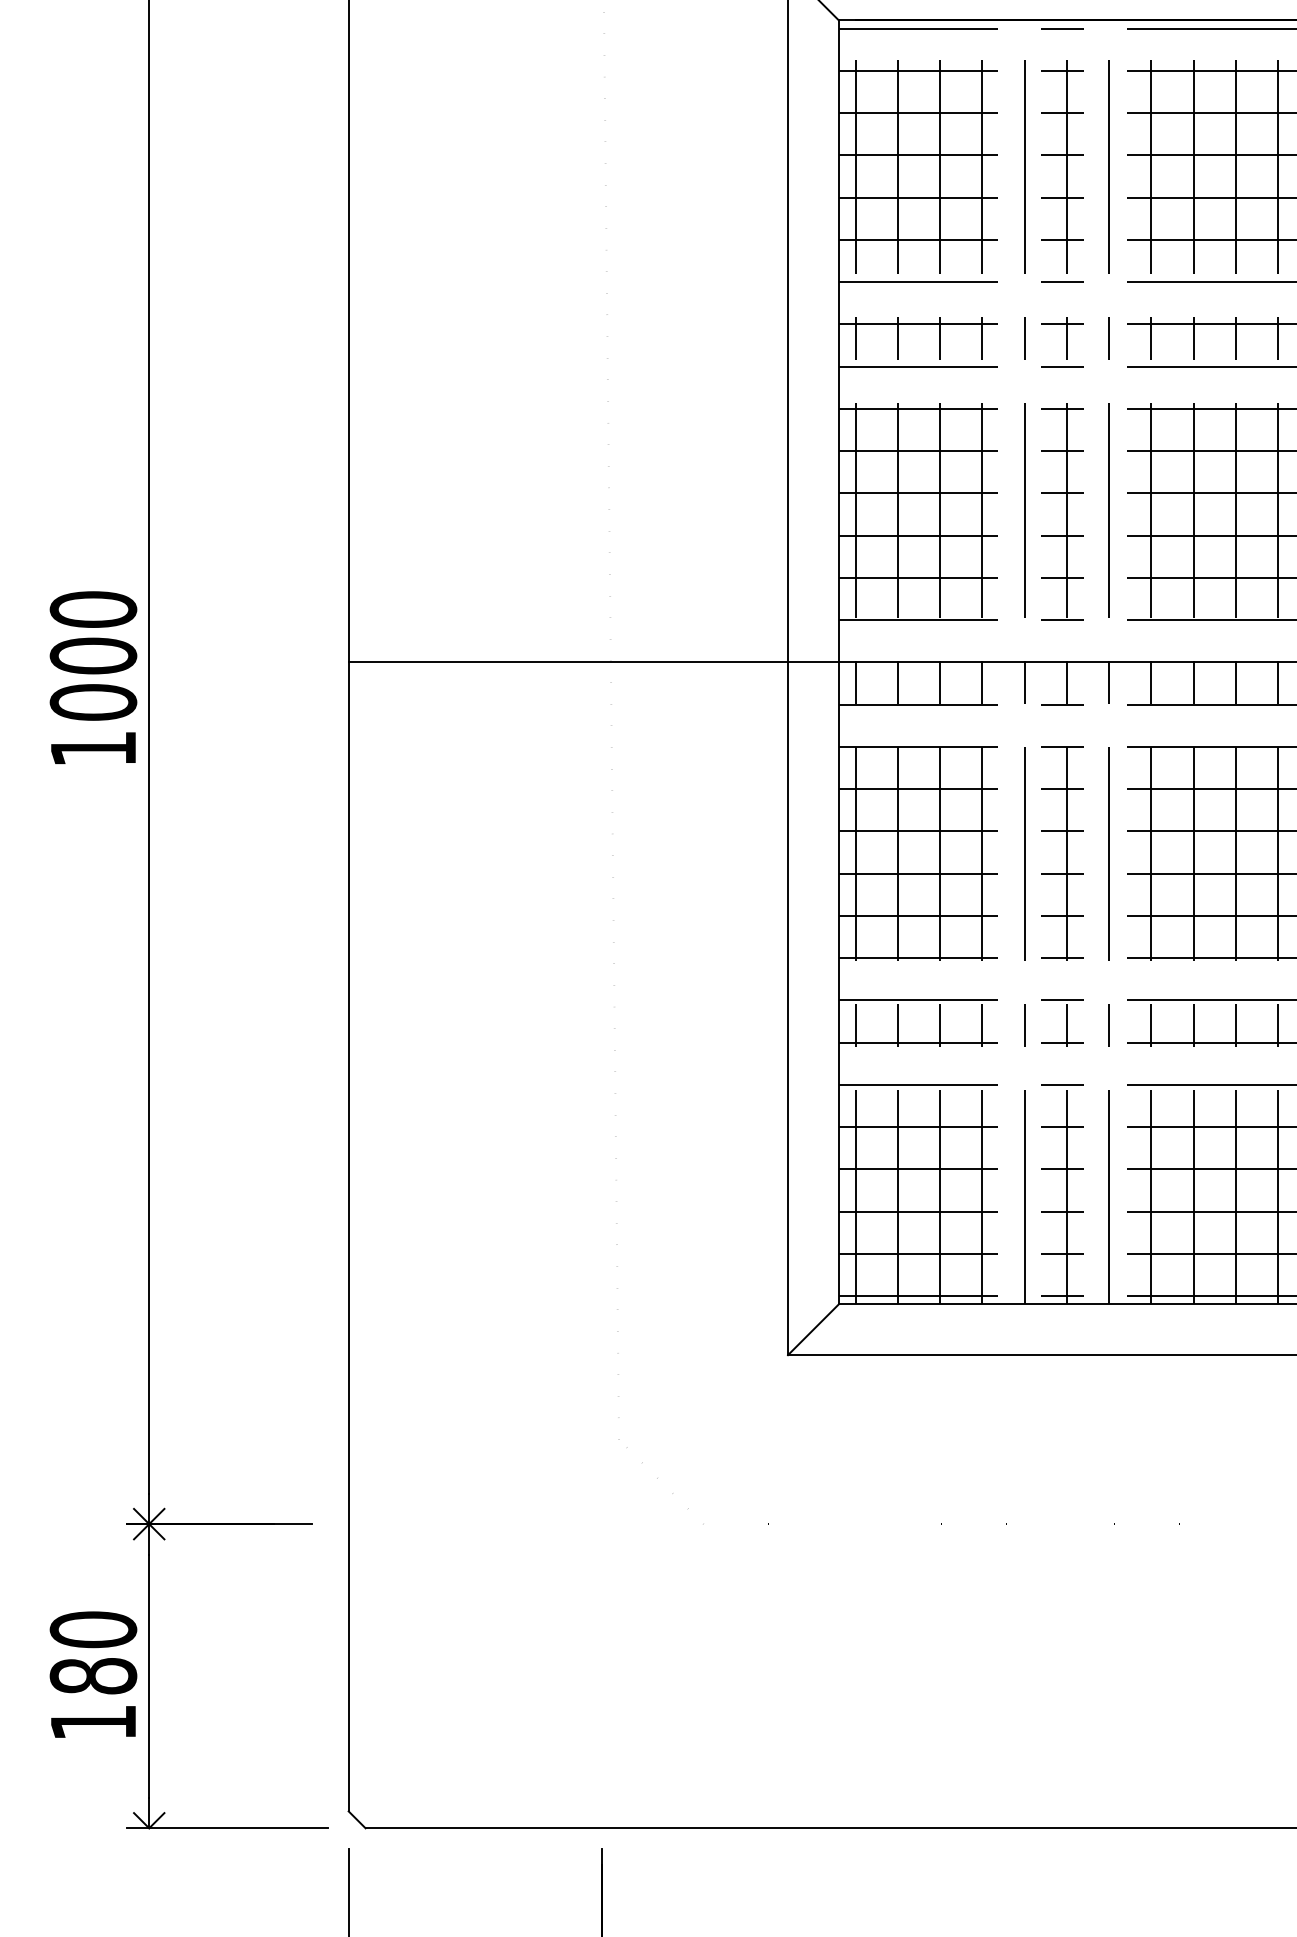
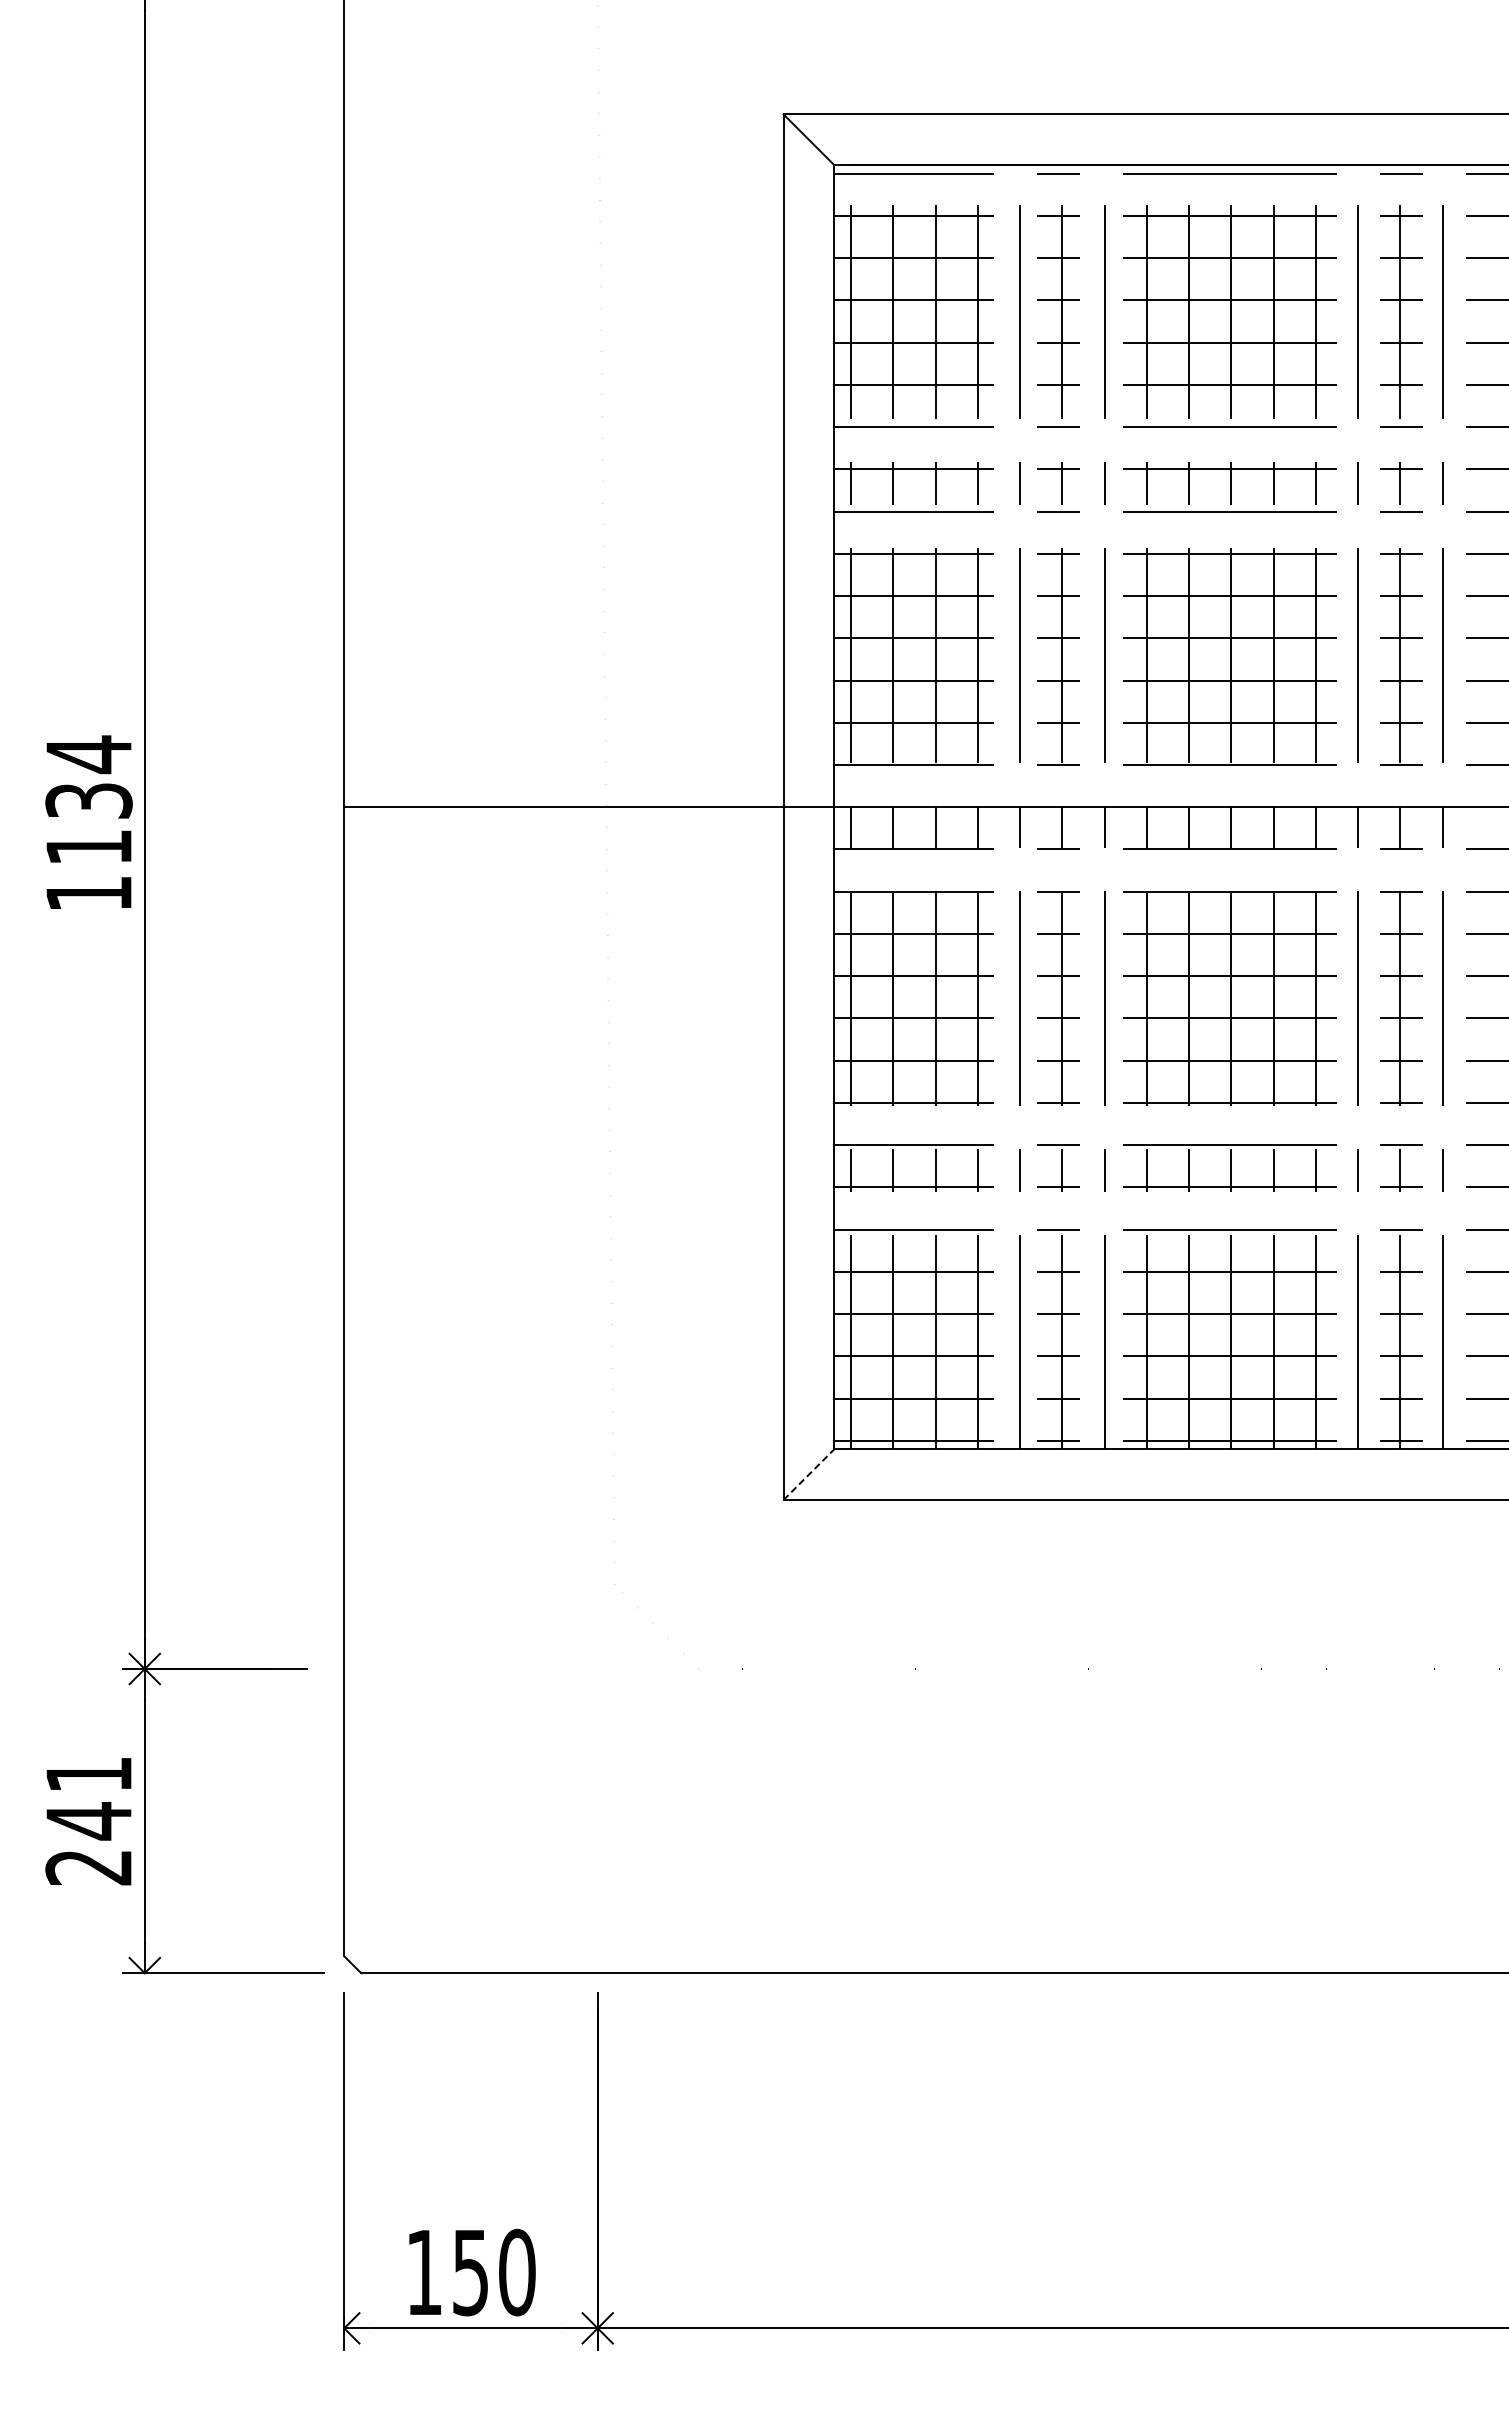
text: (92, 655) -> (88, 800), 1000 -> 1134
line: (812, 1329) -> (808, 1474), solid -> dashed
text: (92, 1675) -> (88, 1820), 180 -> 241

